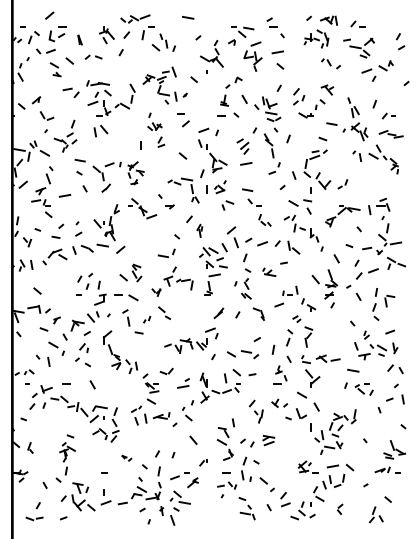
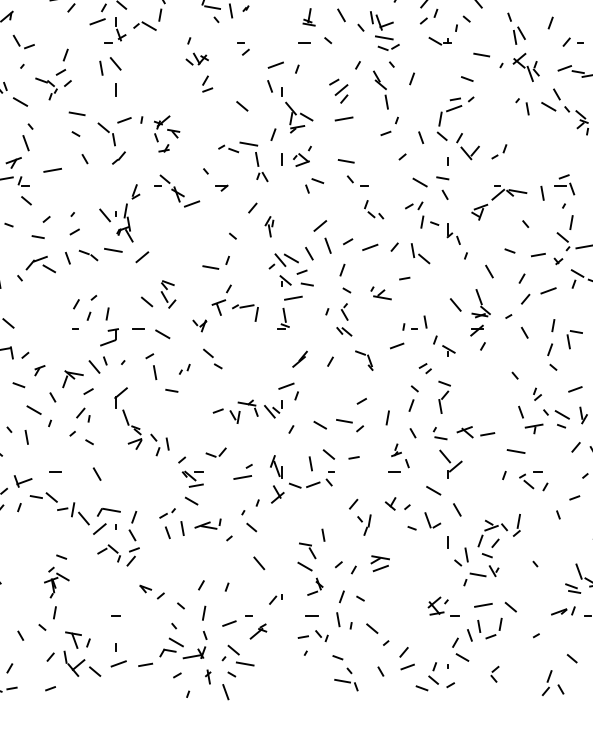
part: (183, 119) -> (243, 47), size x0.62
line: (140, 145) -> (114, 89), moved
part: (126, 458) -> (151, 592), size x1.67

